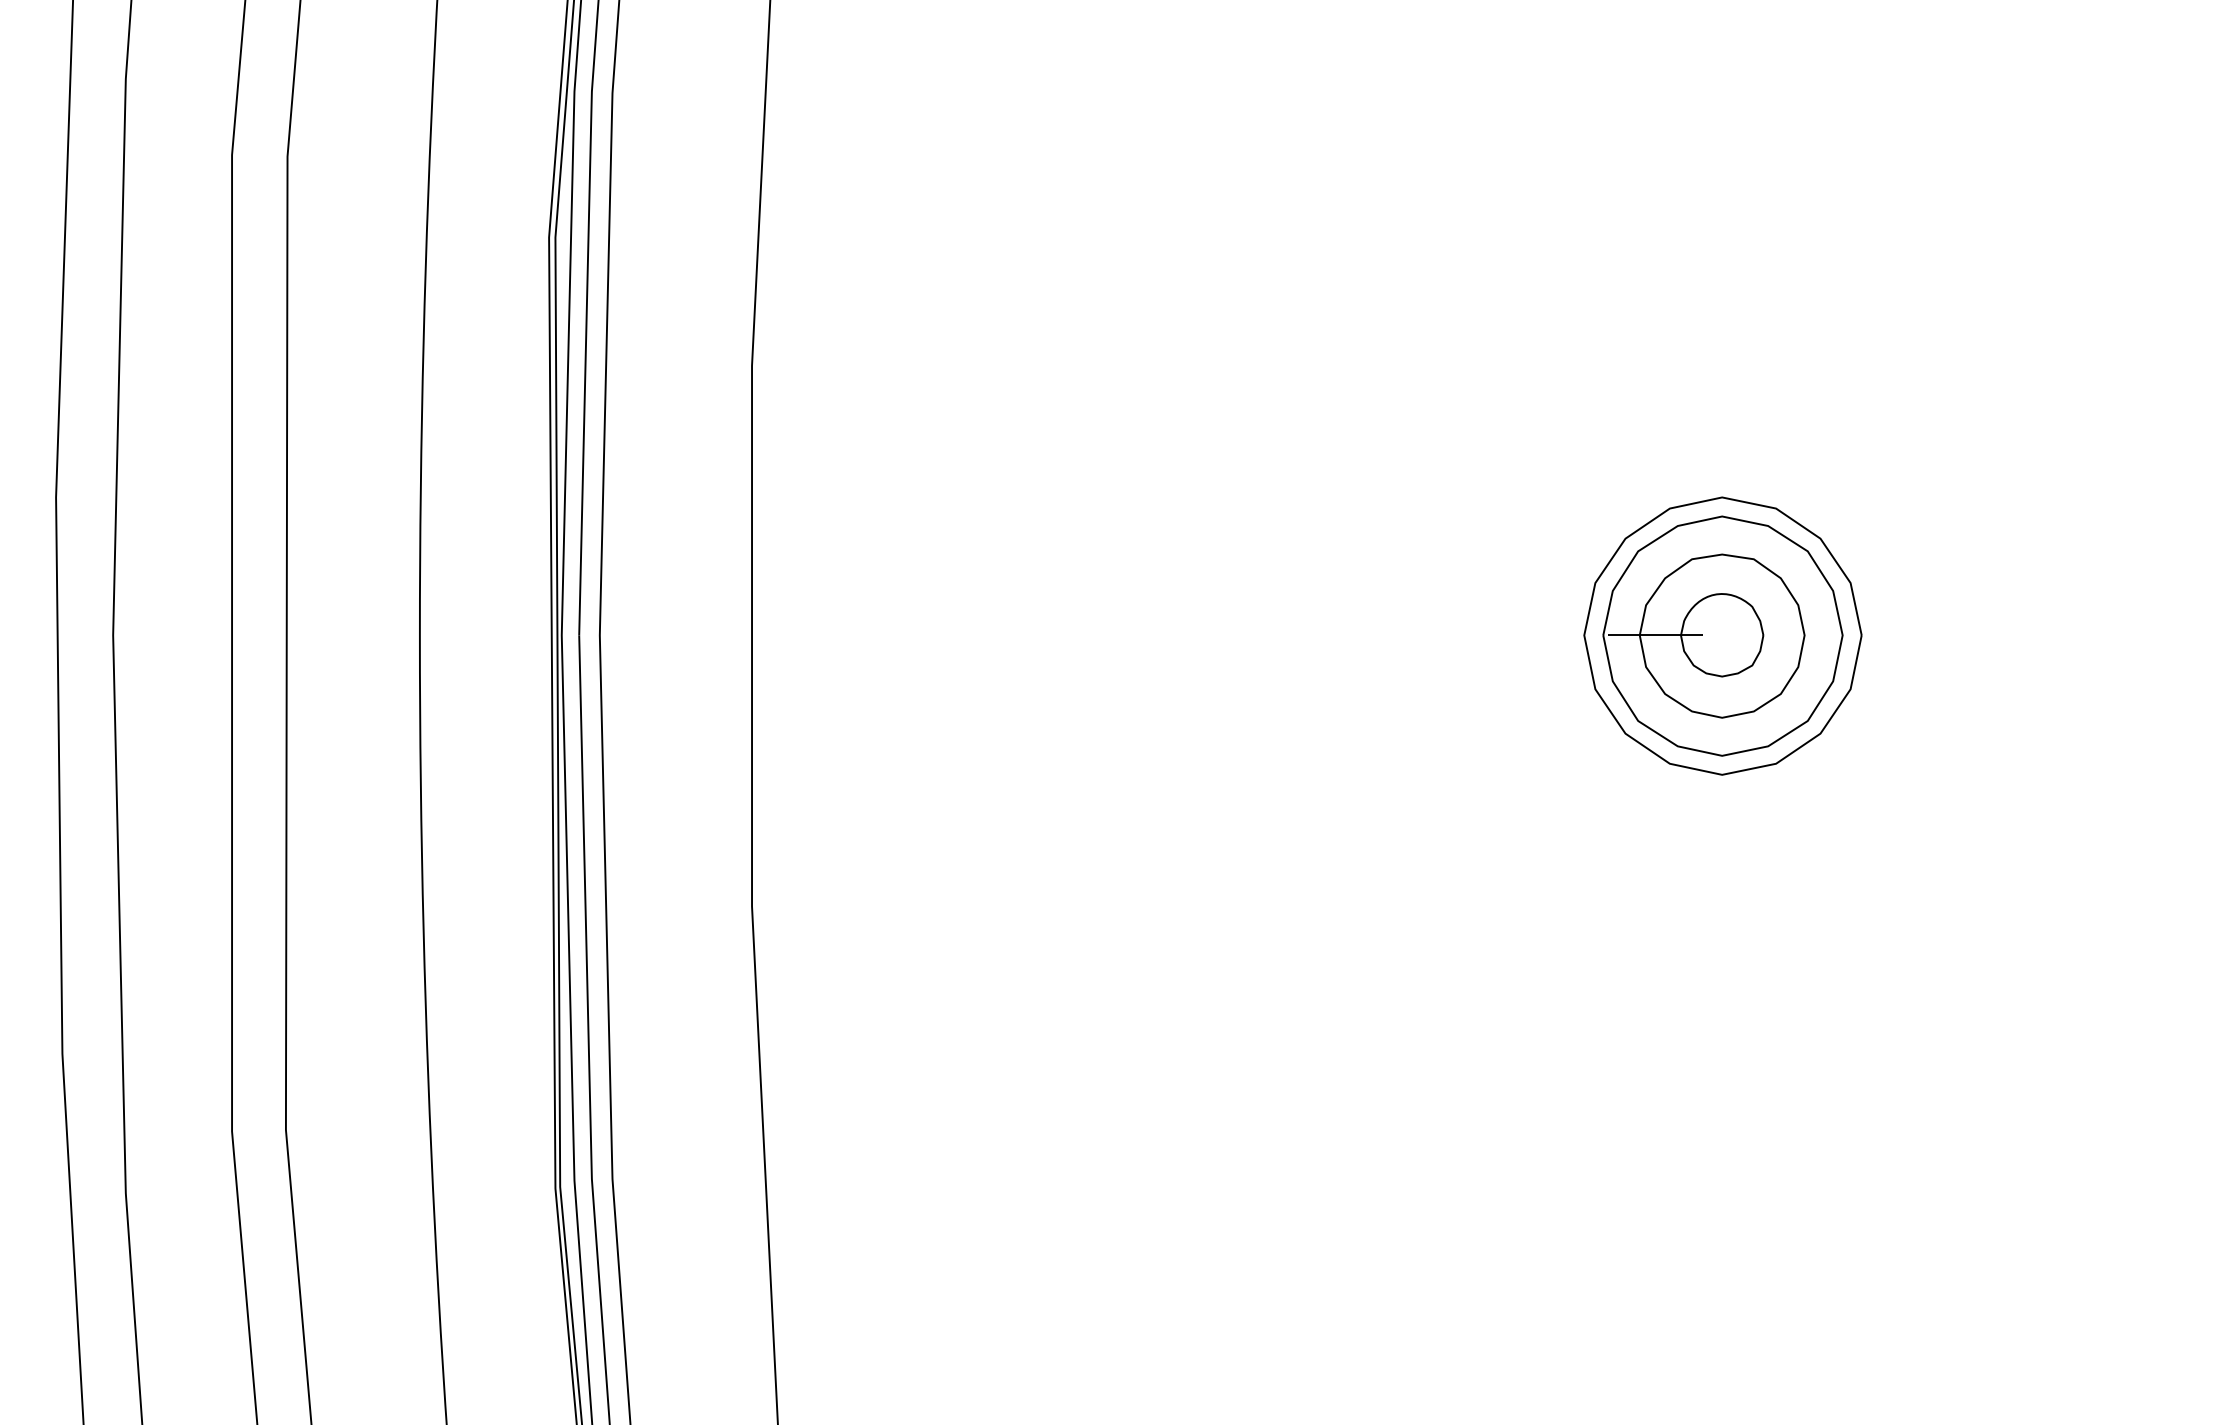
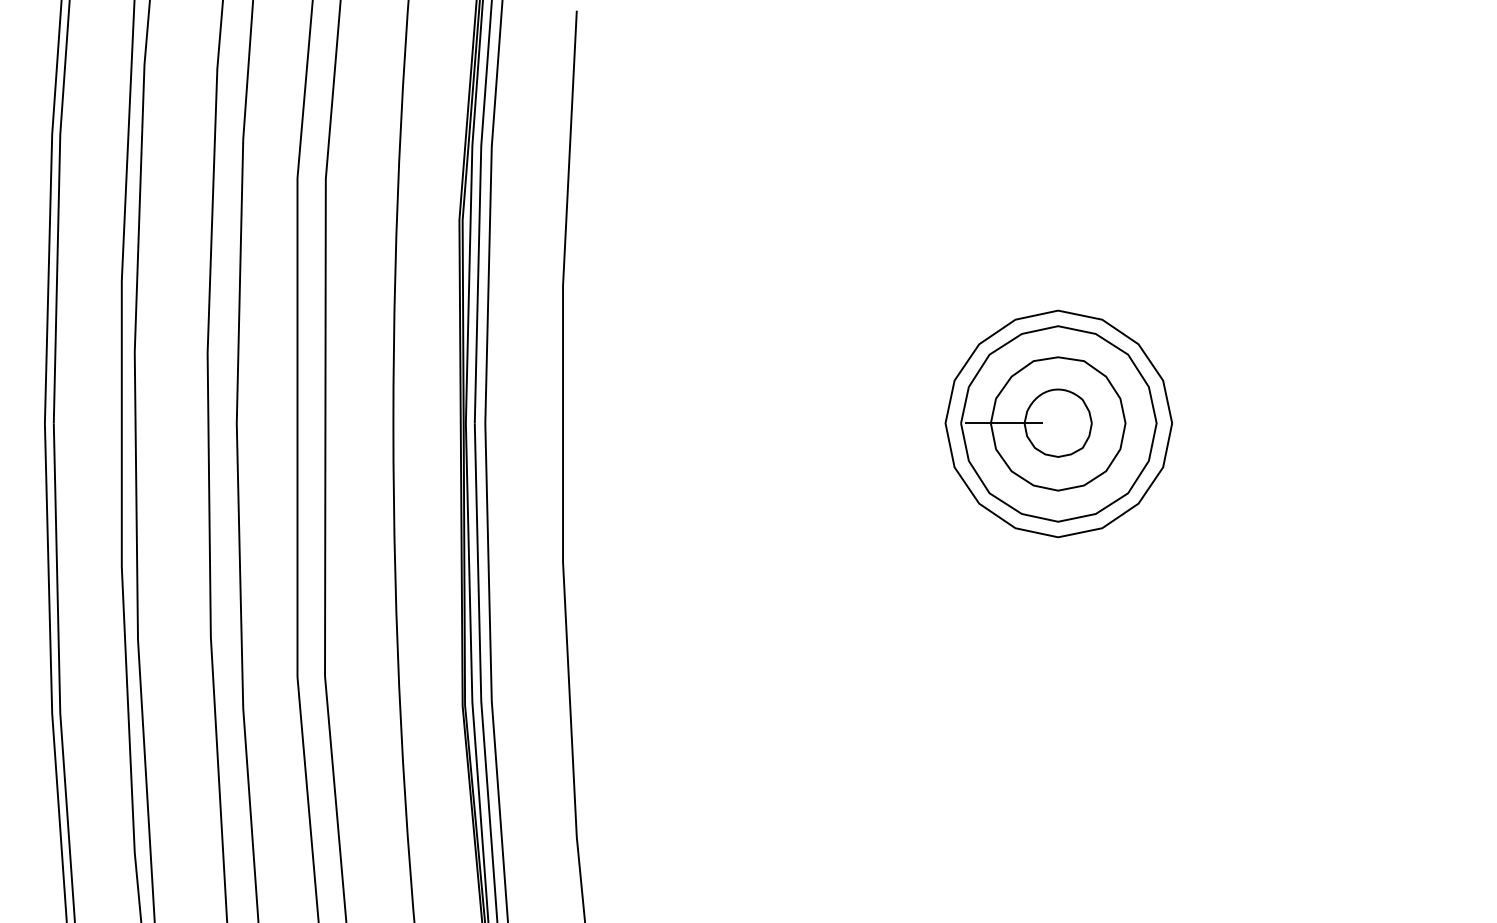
part: (1722, 635) -> (1058, 423), size x1.6

